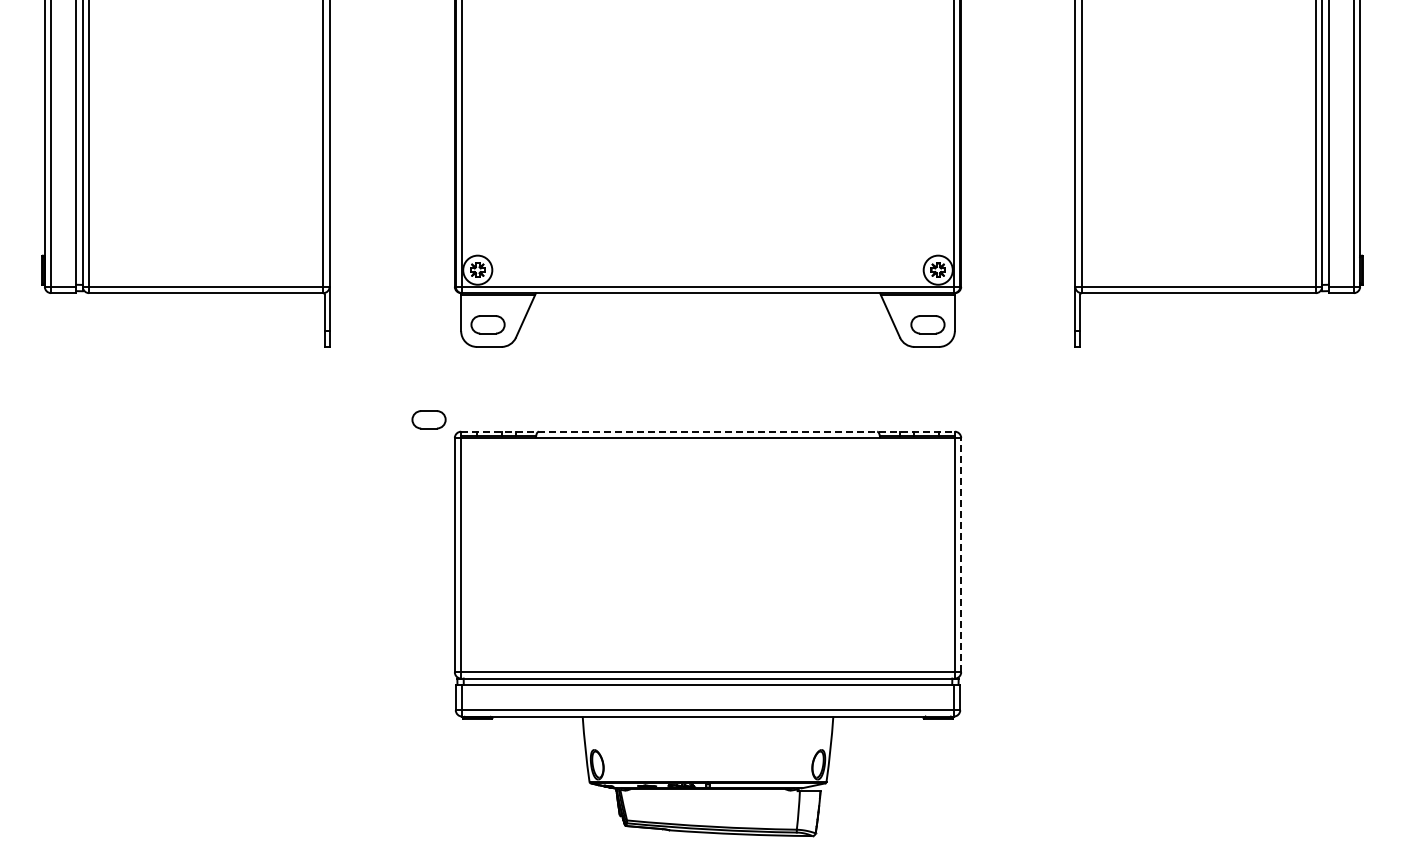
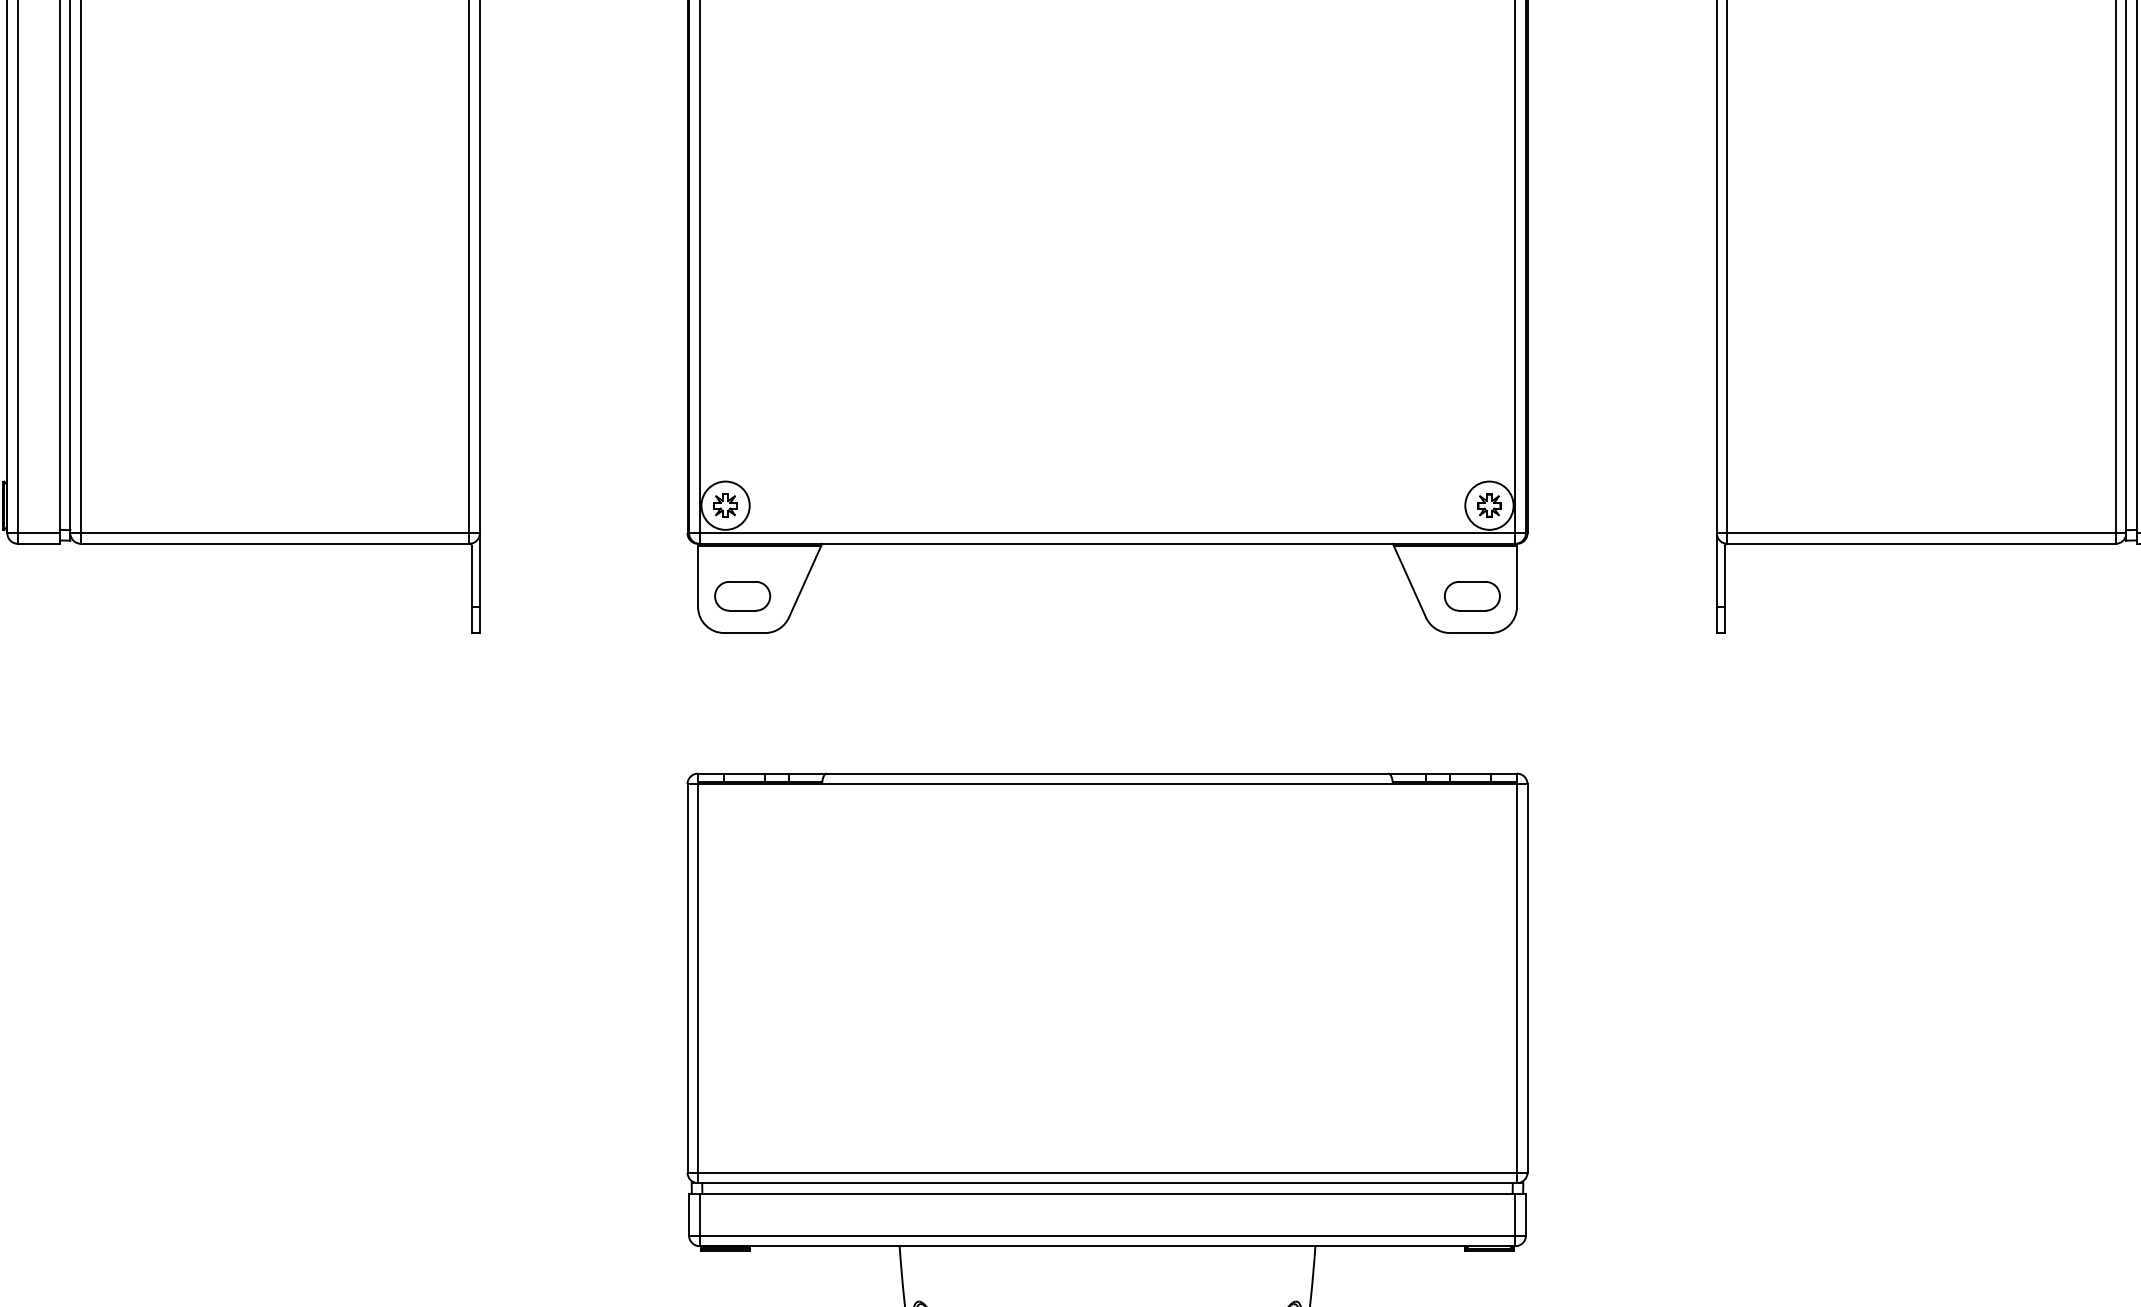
part: (428, 419) -> (643, 753), removed
line: (708, 431) -> (1108, 773), dashed -> solid
line: (961, 554) -> (1528, 977), dashed -> solid

